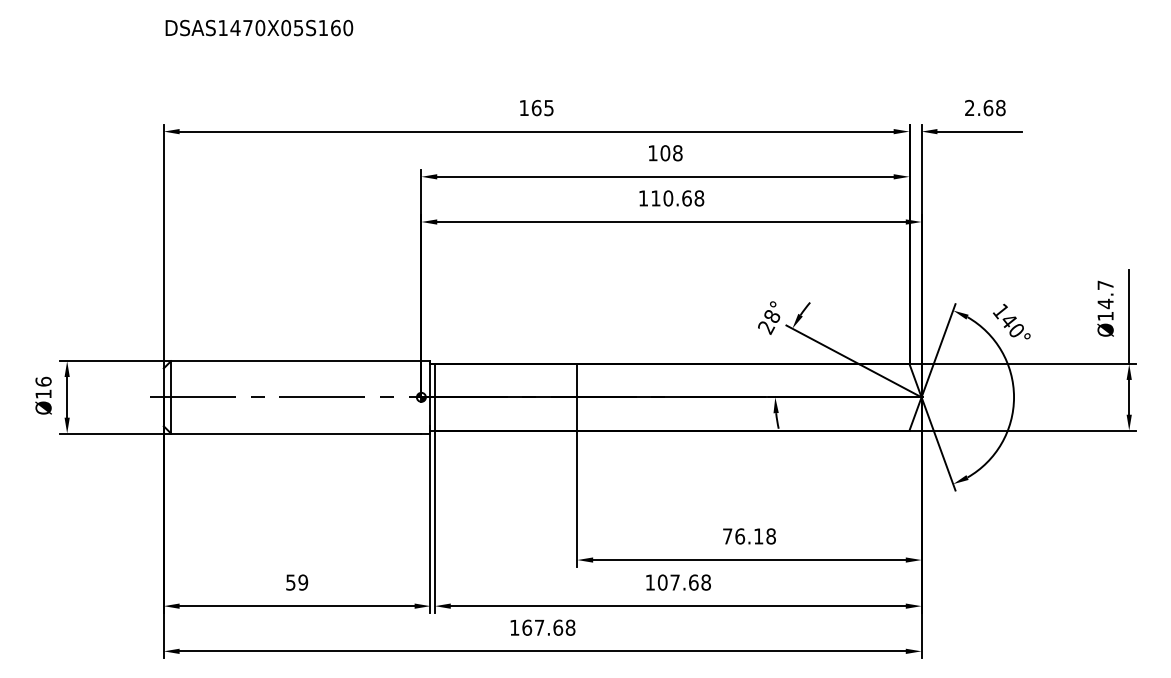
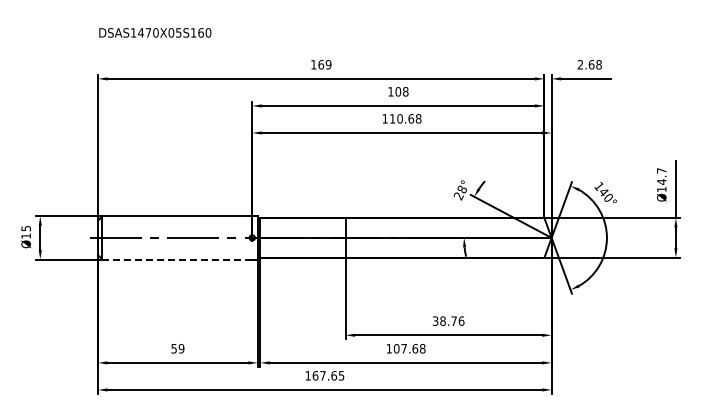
text: (259, 27) -> (155, 32), moved
text: (548, 107) -> (328, 64), 165 -> 169
text: (42, 381) -> (25, 228), Ø16 -> Ø15
line: (296, 433) -> (177, 259), solid -> dashed
text: (749, 535) -> (448, 320), 76.18 -> 38.76
text: (570, 627) -> (341, 375), 167.68 -> 167.65

